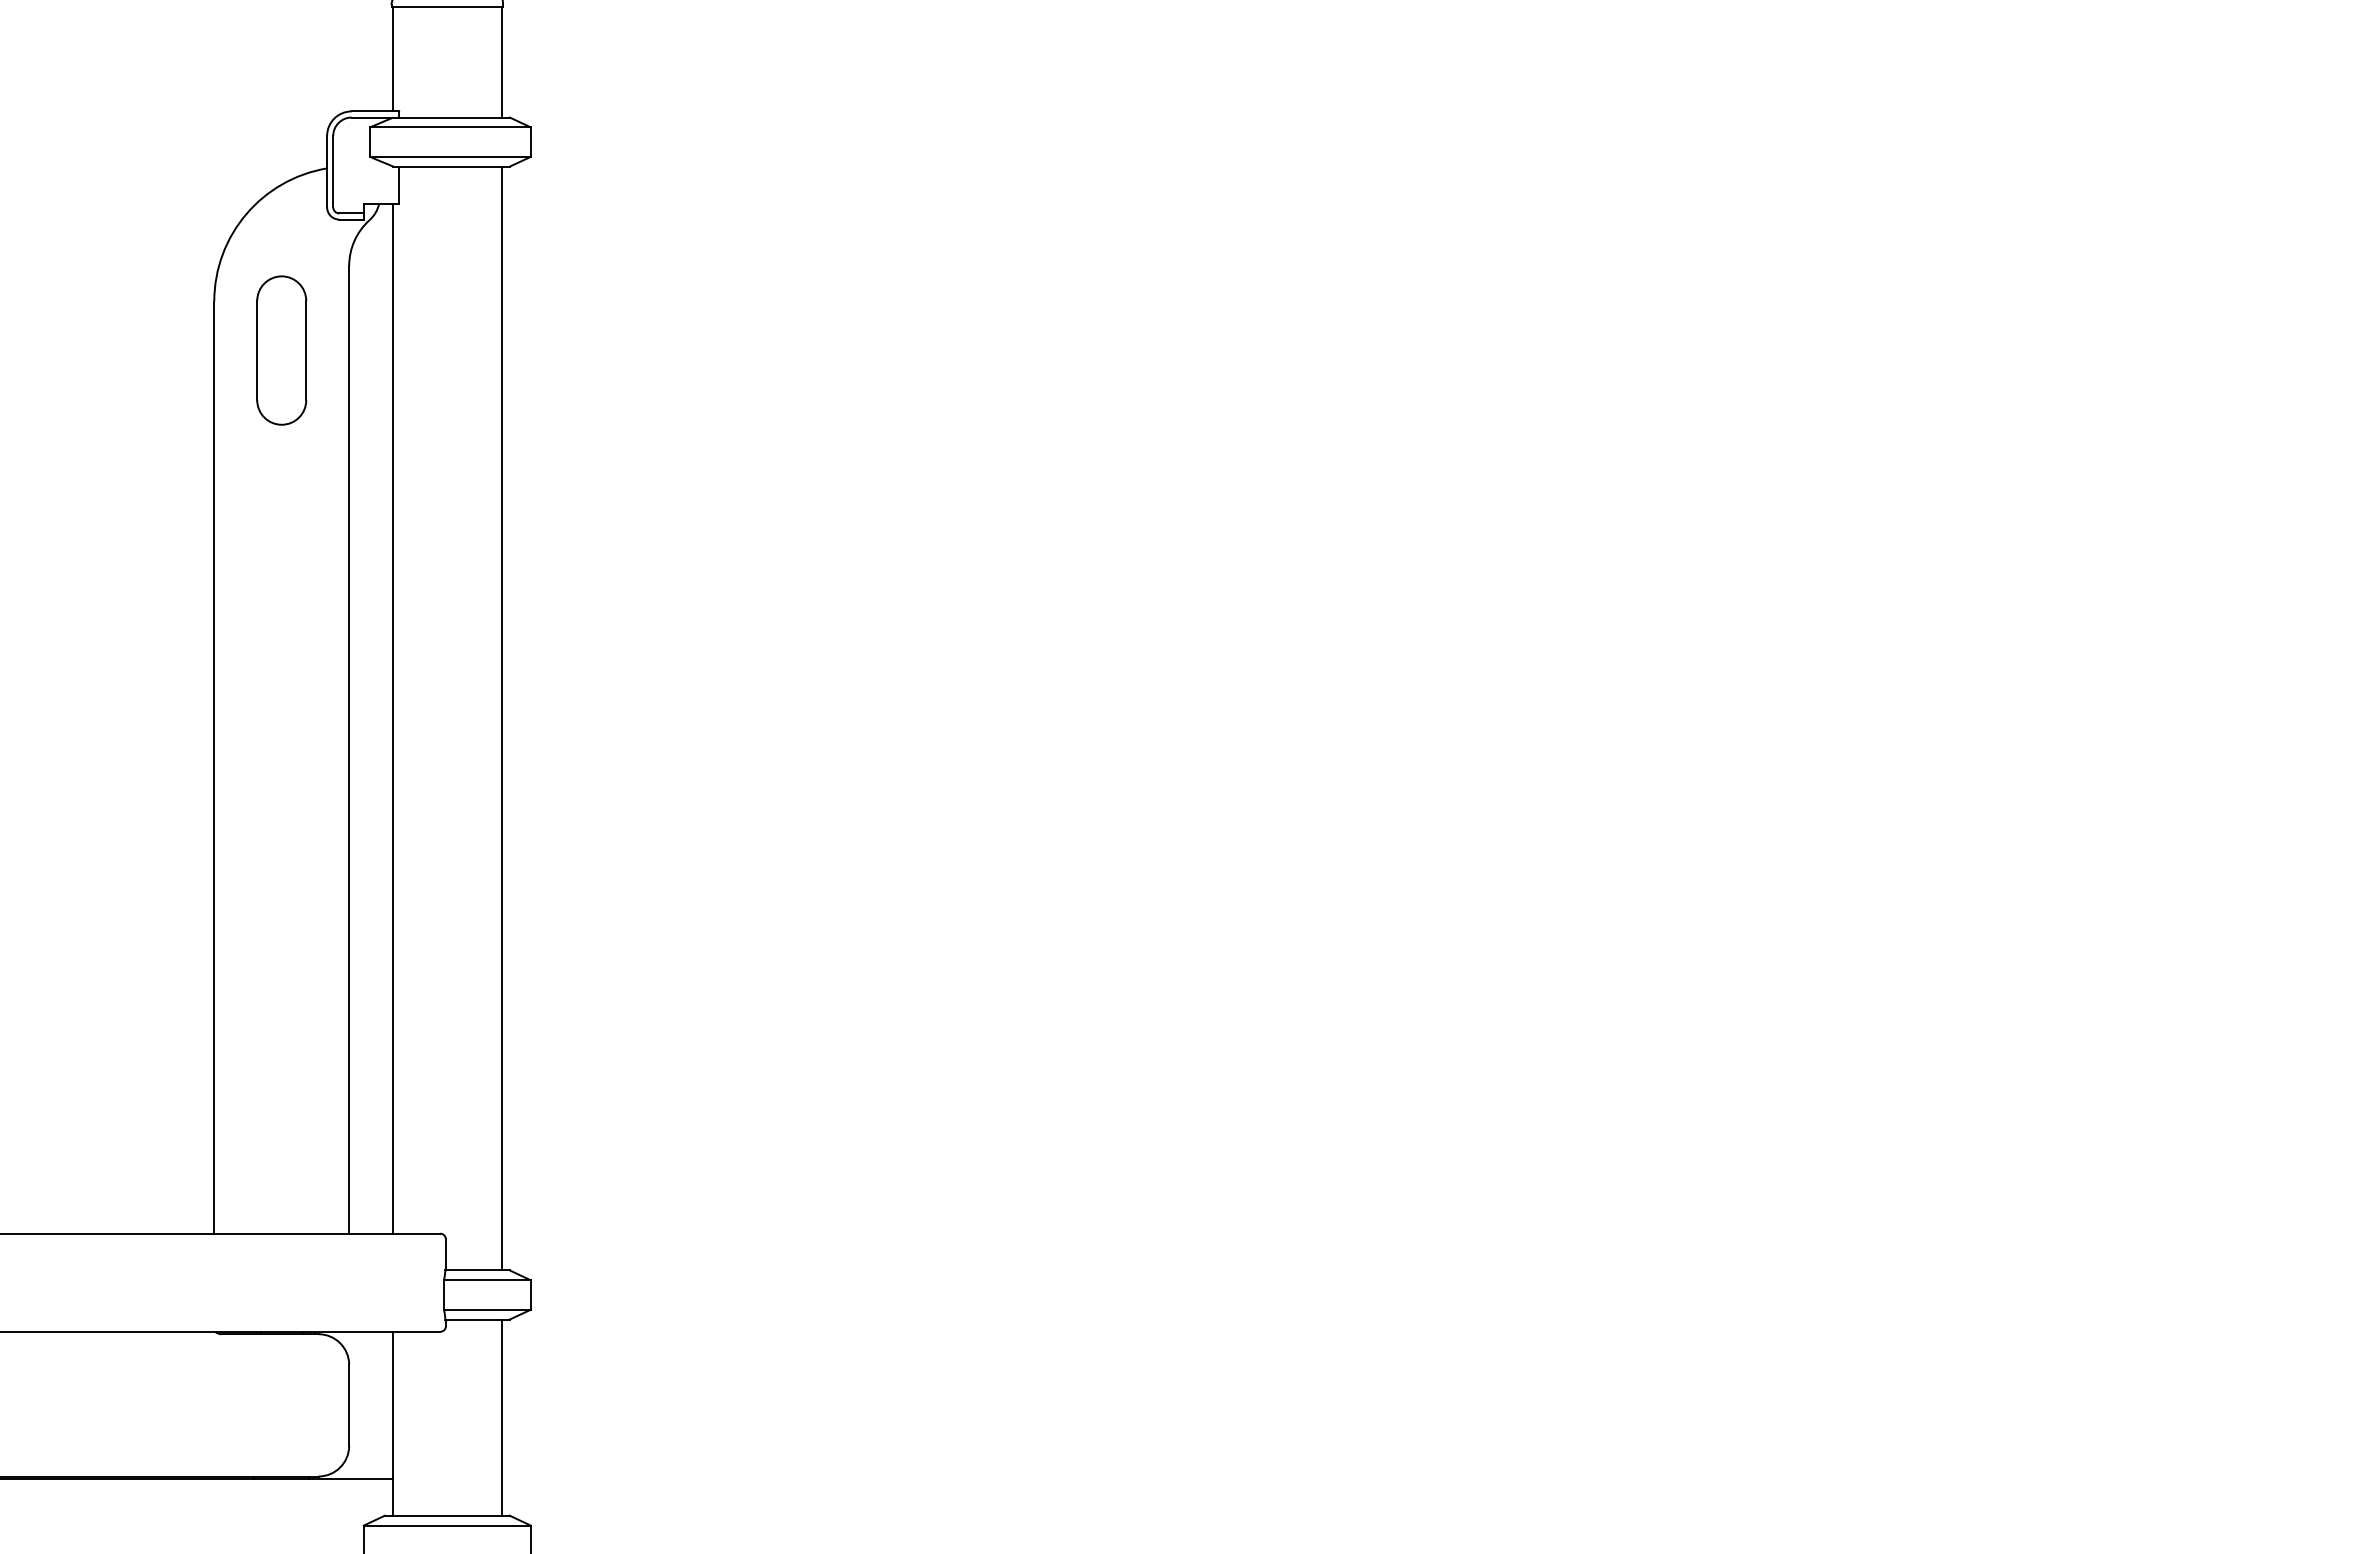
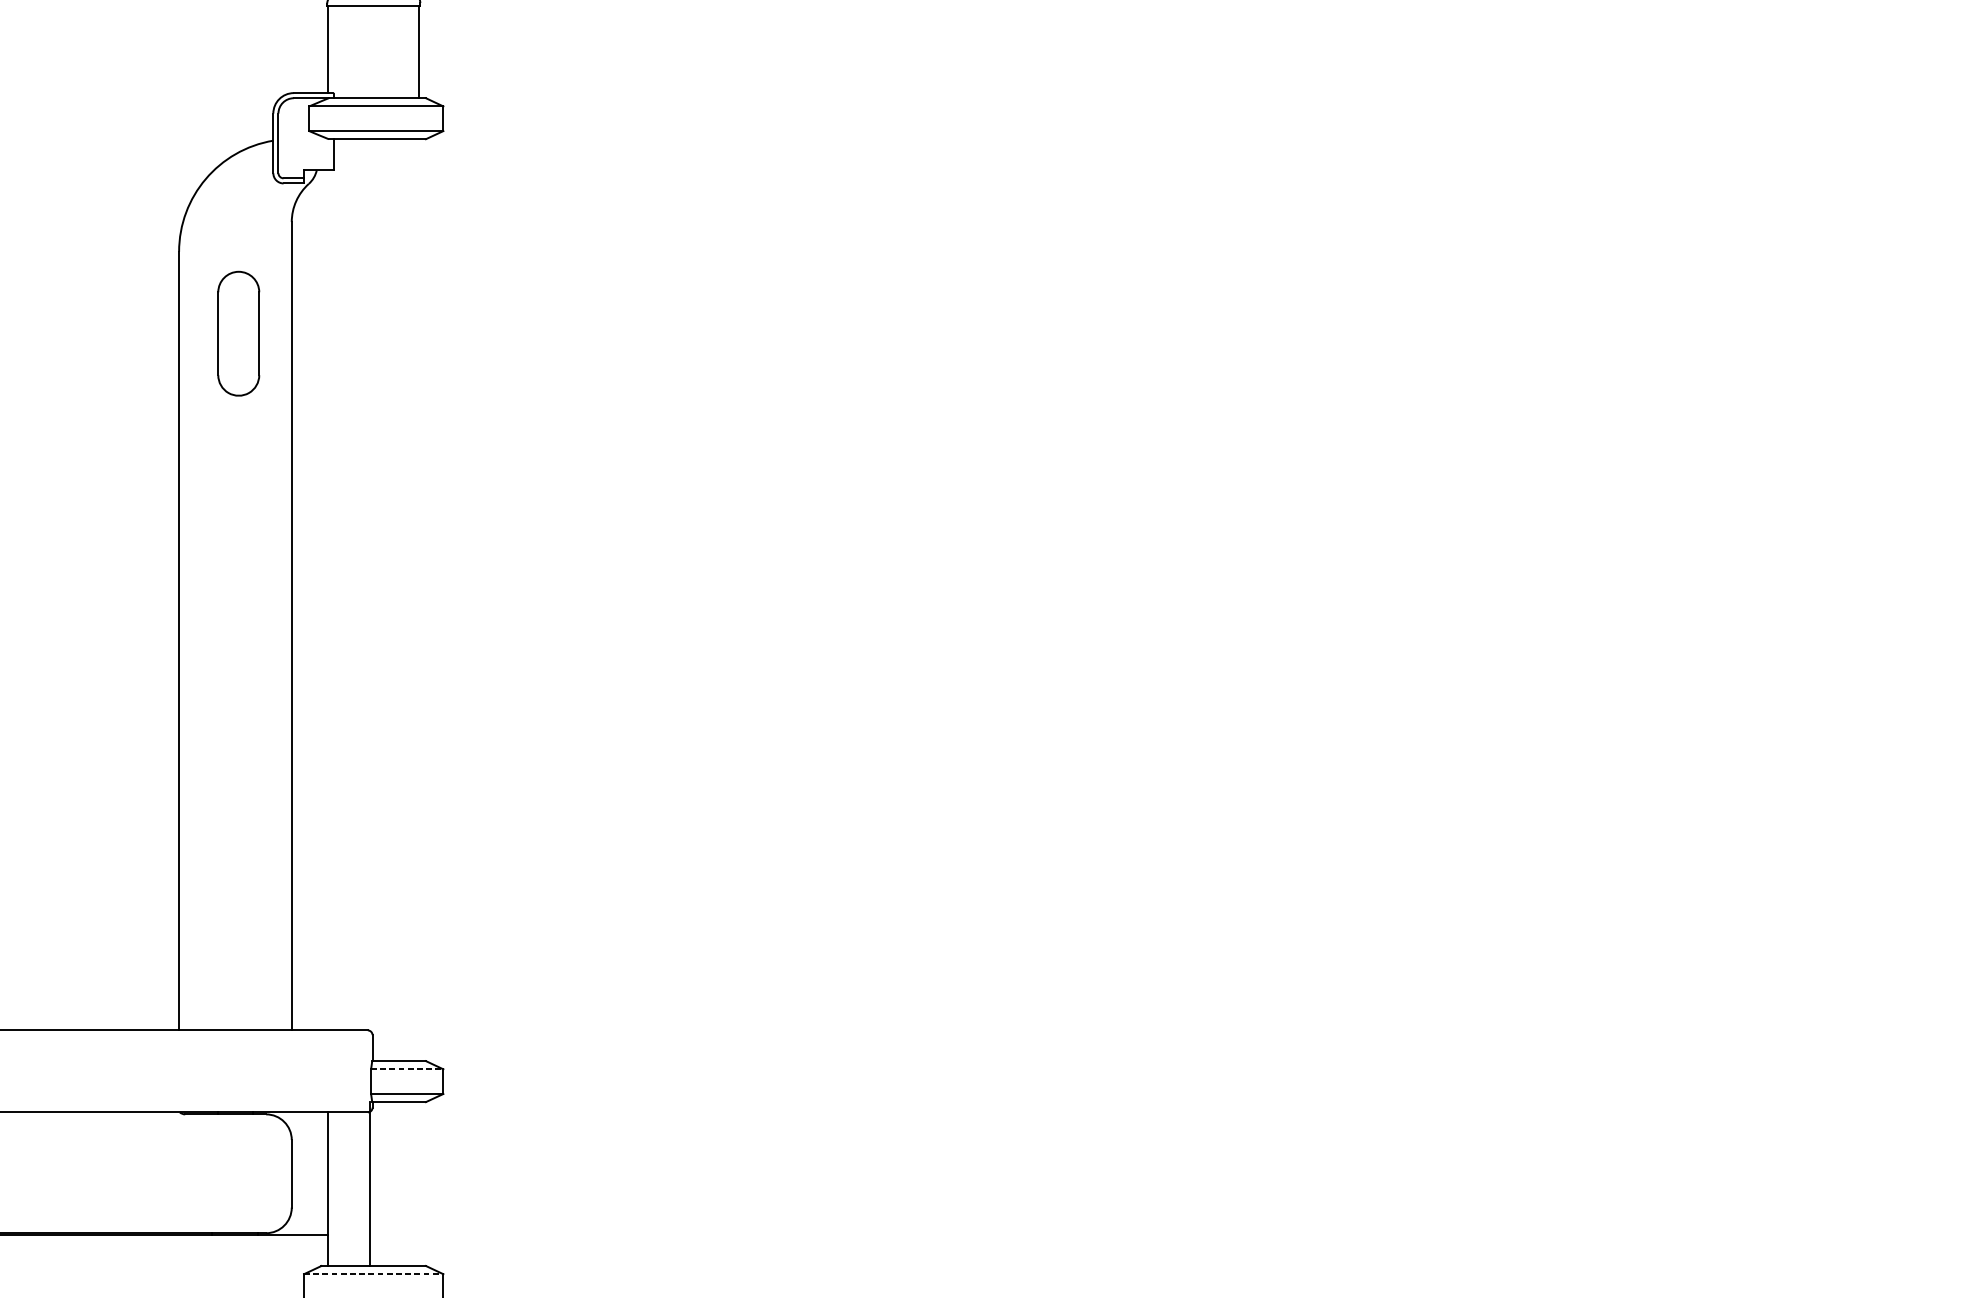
part: (281, 350) -> (238, 333), moved
line: (392, 718) -> (327, 600), removed
line: (501, 718) -> (418, 600), removed
line: (487, 1280) -> (407, 1069), solid -> dashed
line: (501, 1417) -> (369, 1183), moved
line: (447, 1525) -> (373, 1274), solid -> dashed

